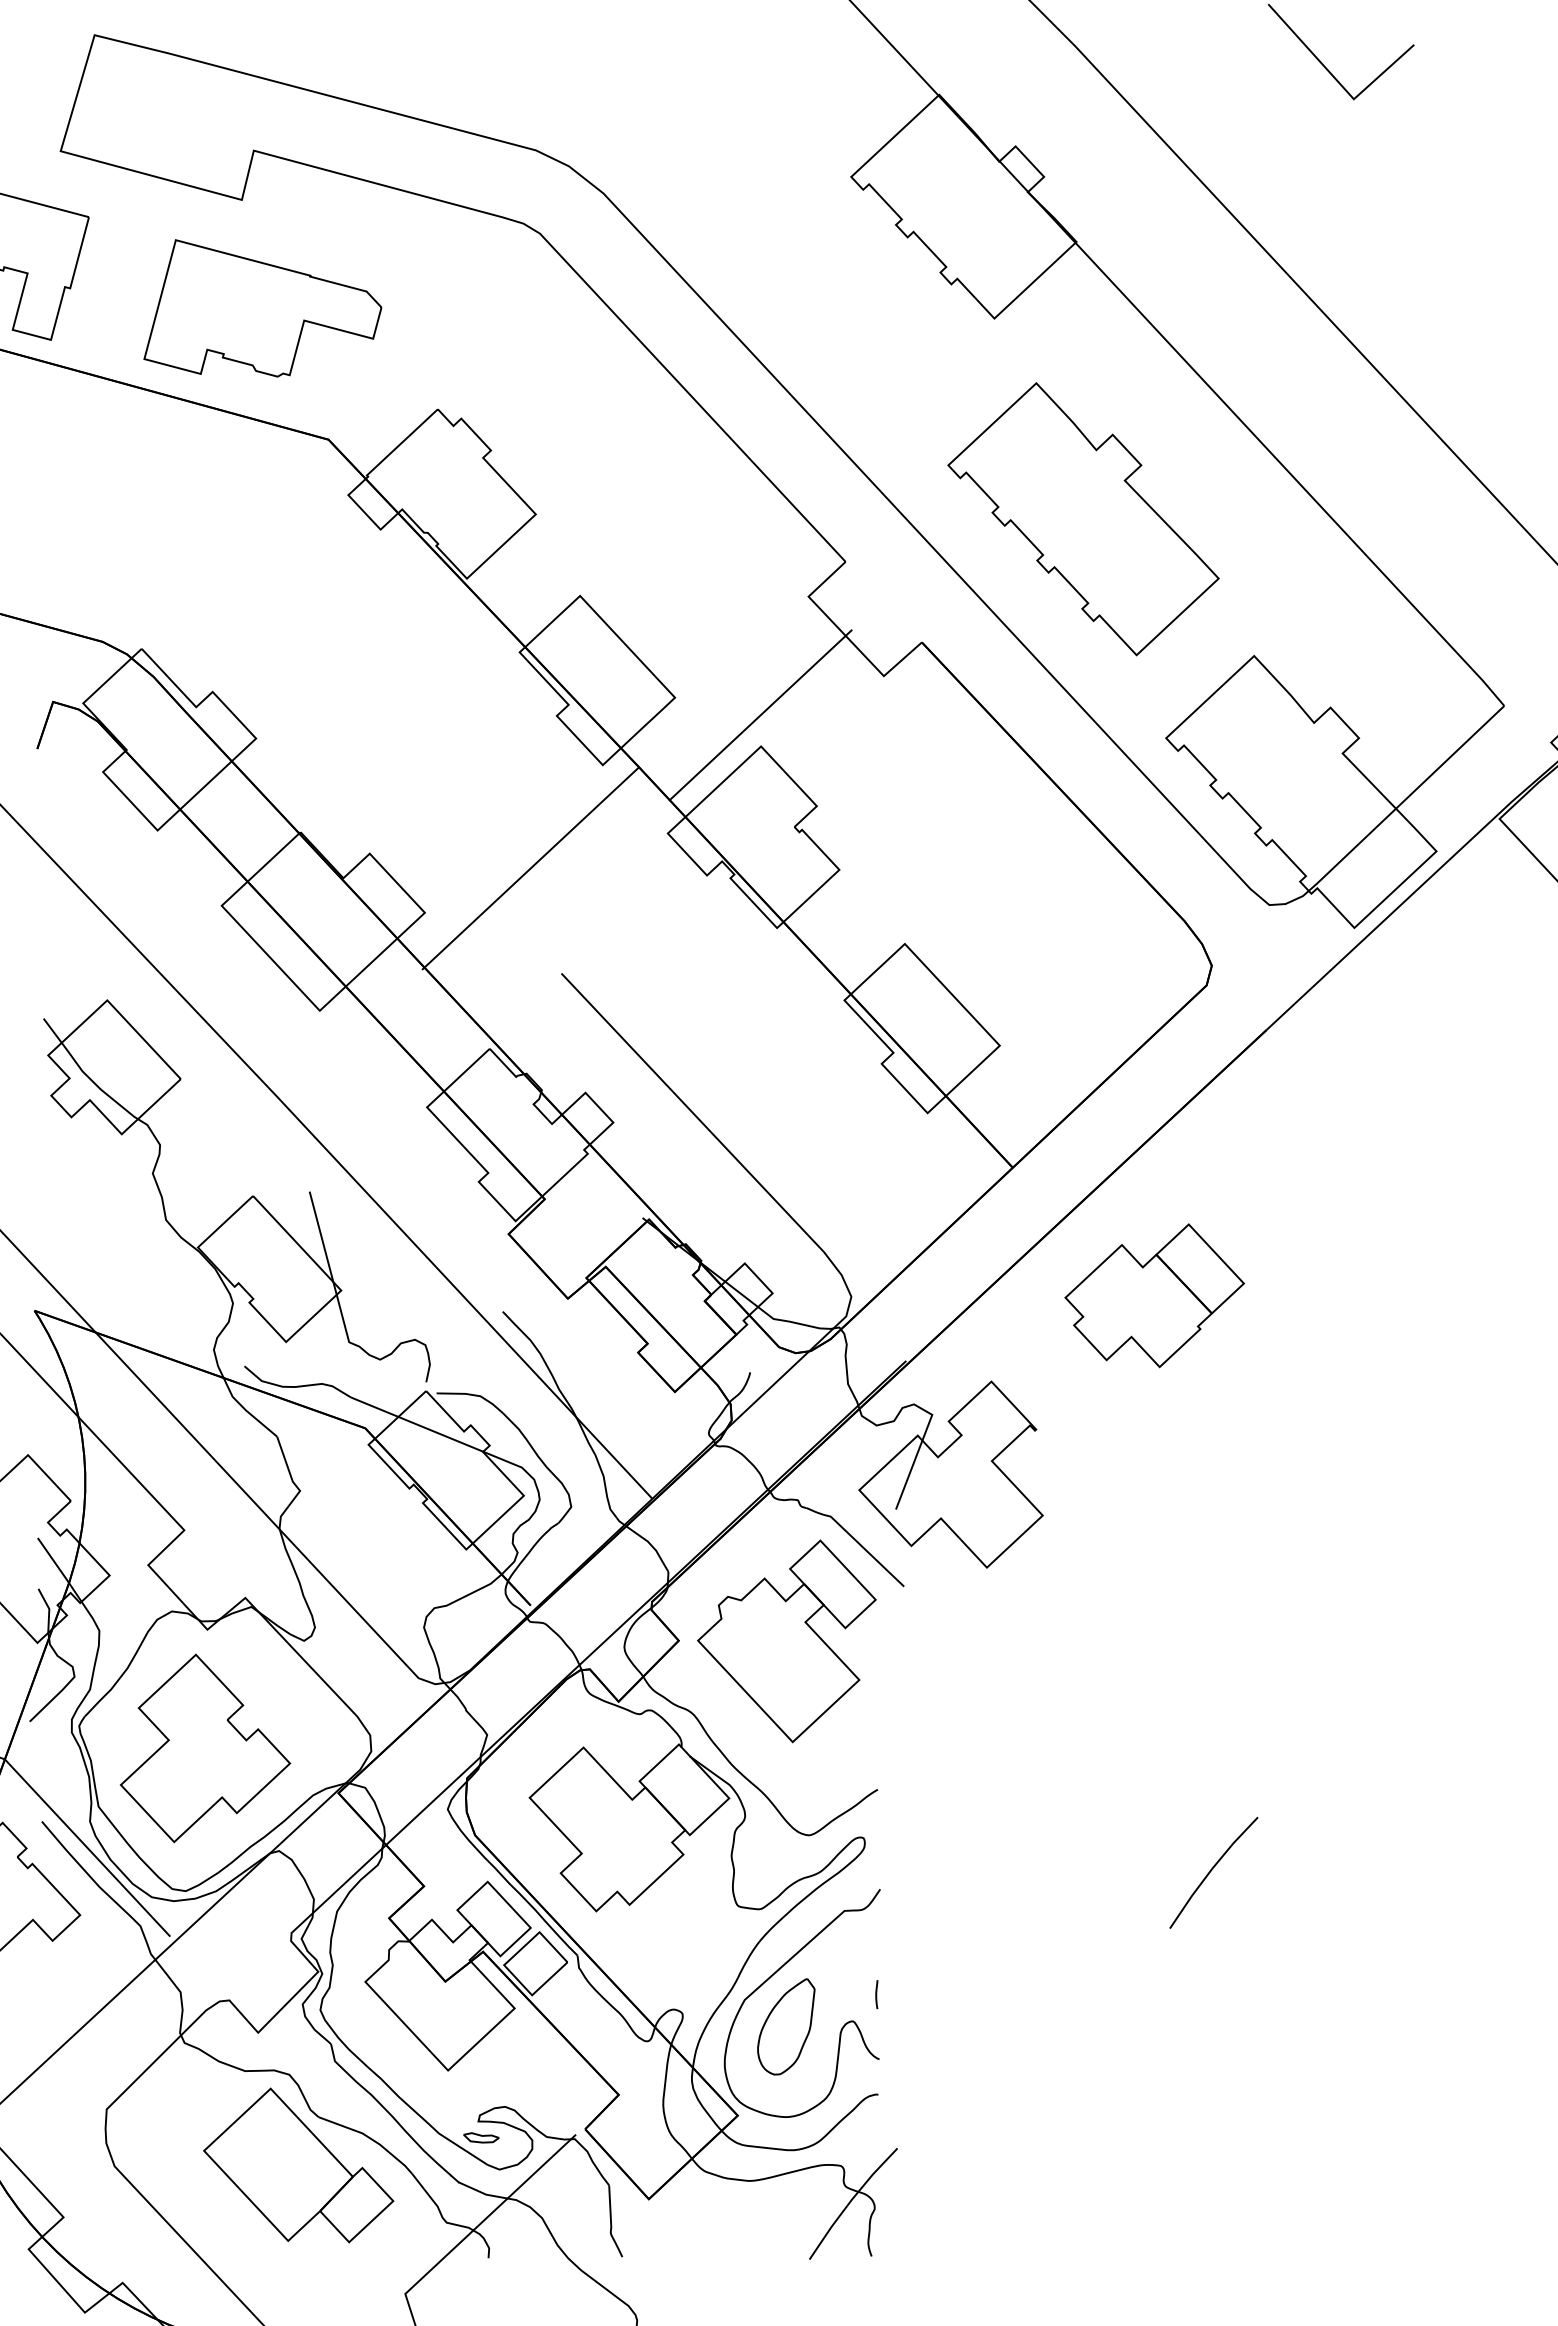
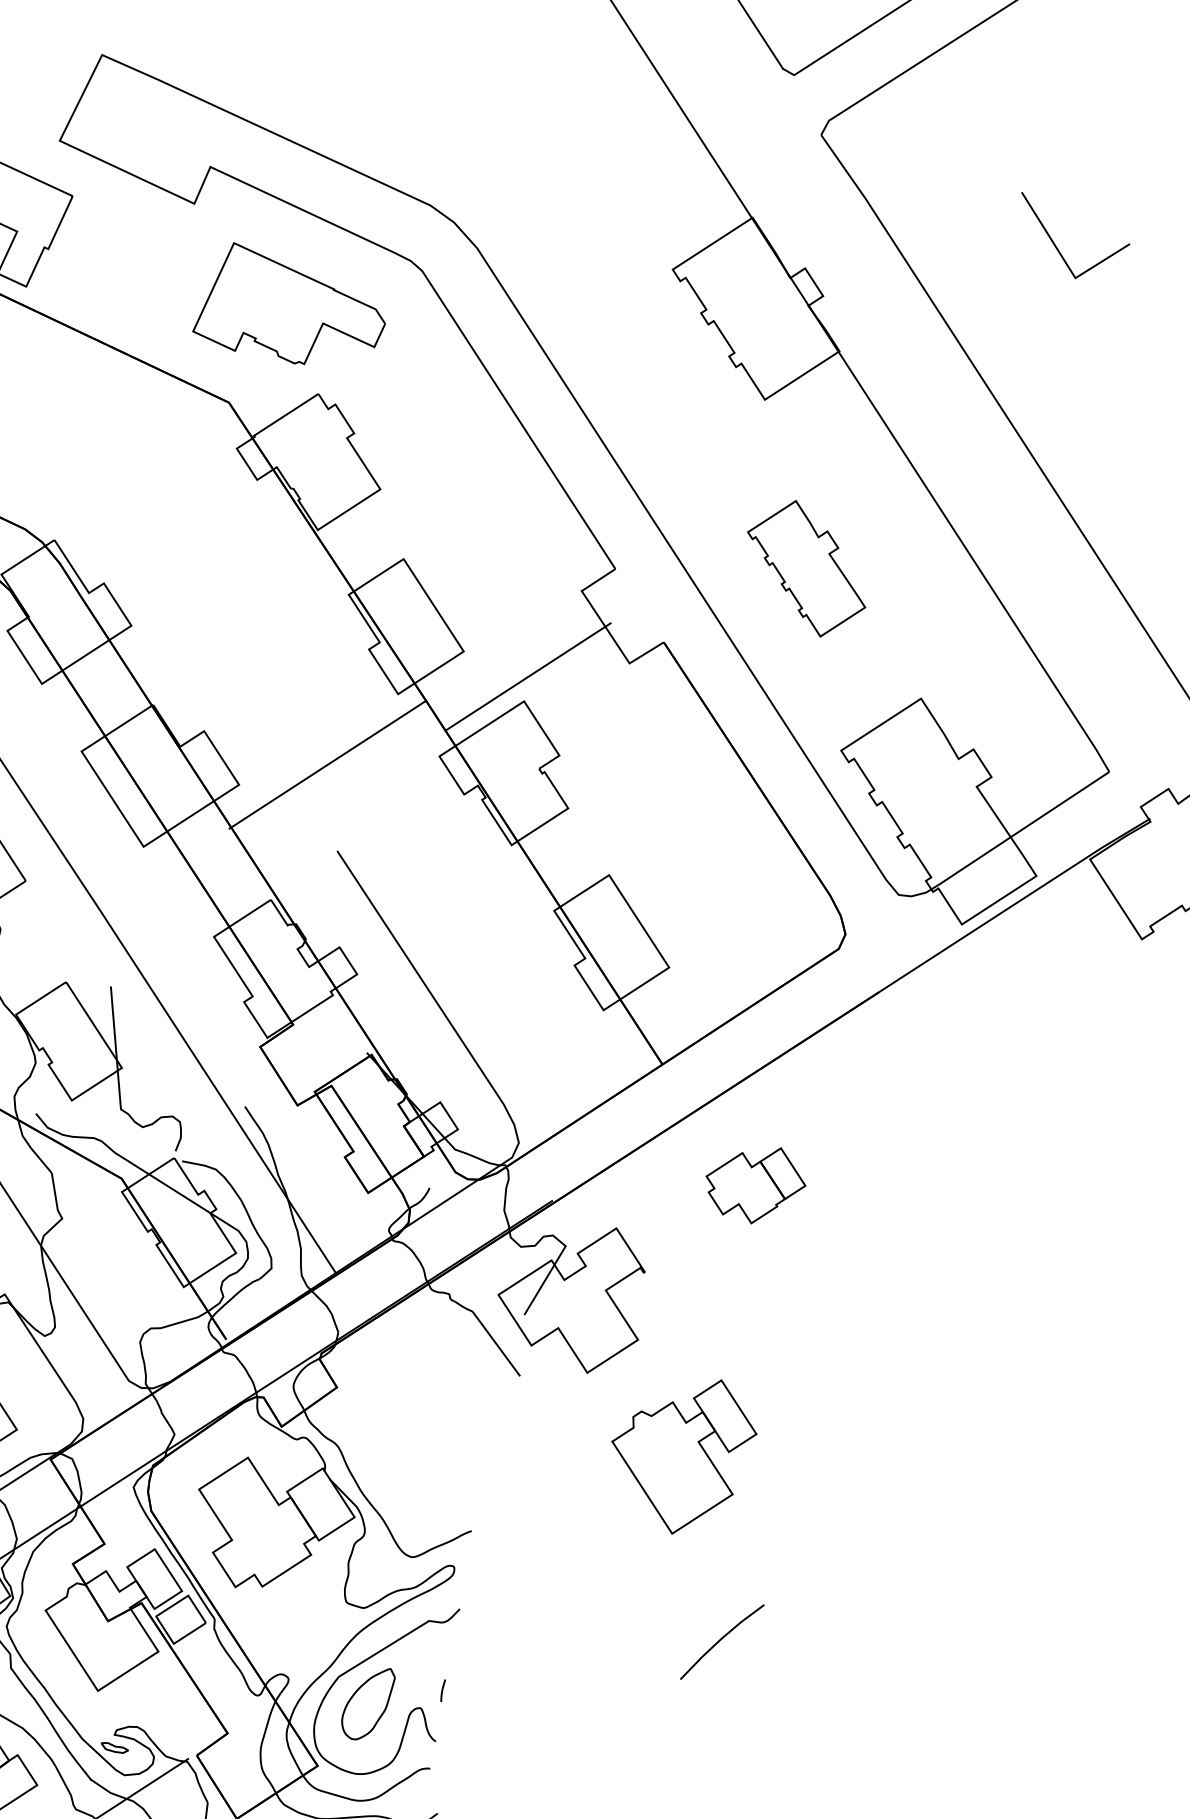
part: (262, 308) -> (292, 308), moved
part: (1083, 519) -> (806, 568), size x0.6
part: (1154, 1295) -> (755, 1183), size x0.7
part: (786, 1641) -> (681, 1454), moved

